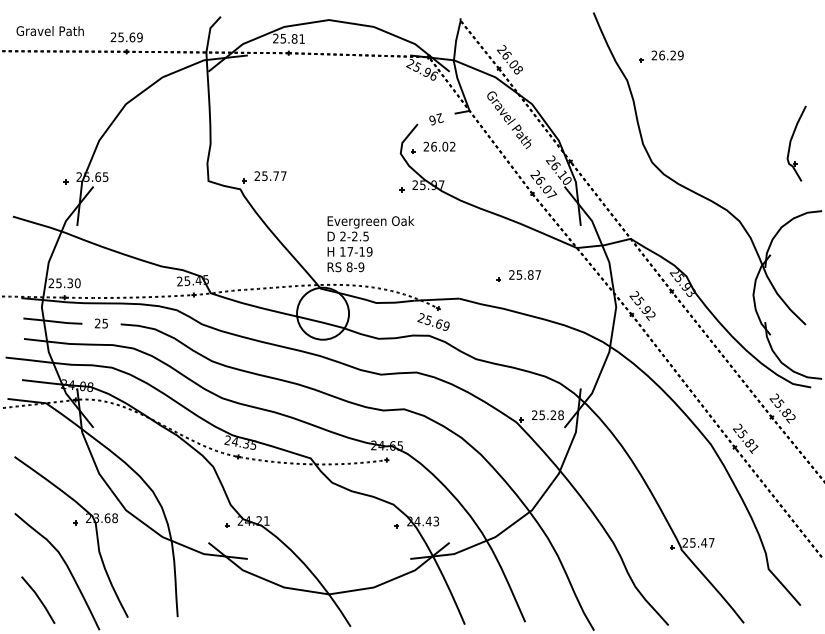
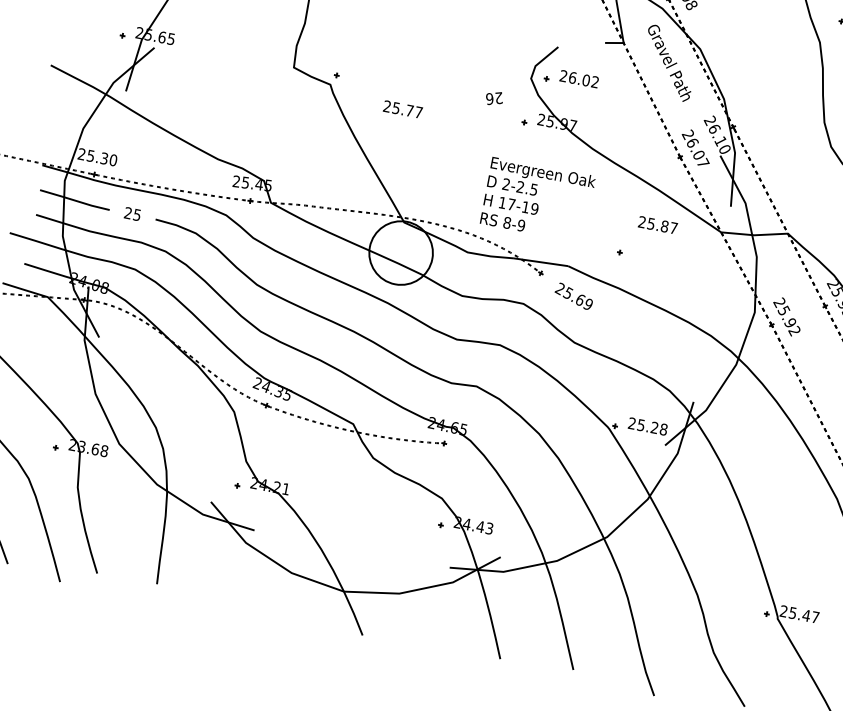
text: (436, 119) -> (494, 98), moved
text: (270, 176) -> (402, 109), moved
text: (370, 244) -> (537, 200), moved
text: (524, 274) -> (657, 224), moved
text: (433, 321) -> (574, 295), moved

